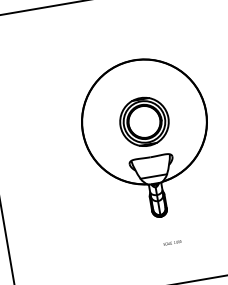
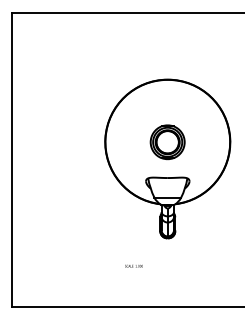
part: (144, 122) -> (167, 142), size x0.7
text: (171, 242) -> (133, 265), moved

